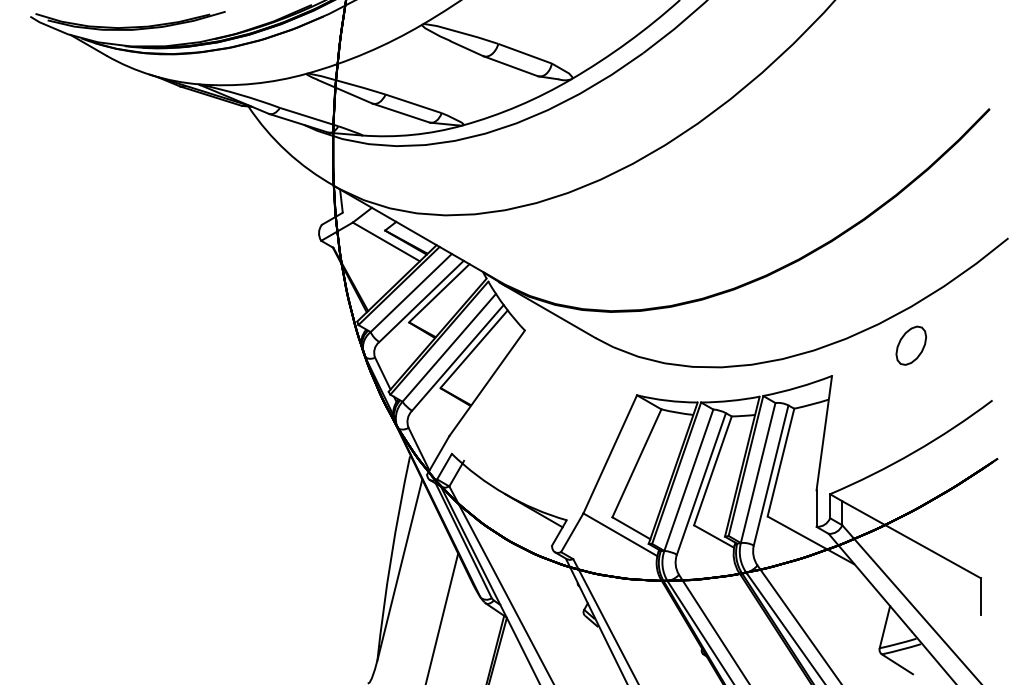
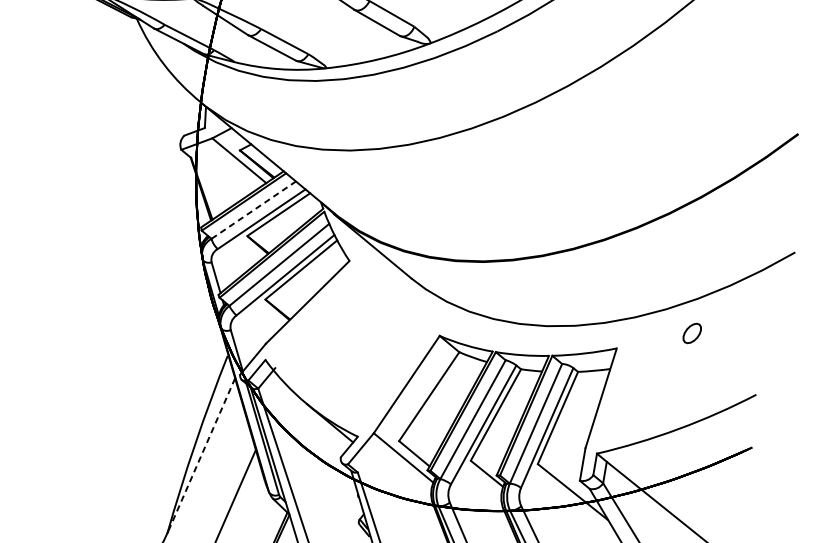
line: (411, 292) -> (254, 209), solid -> dashed
part: (911, 345) -> (692, 333), size x0.6
line: (400, 568) -> (202, 454), solid -> dashed

